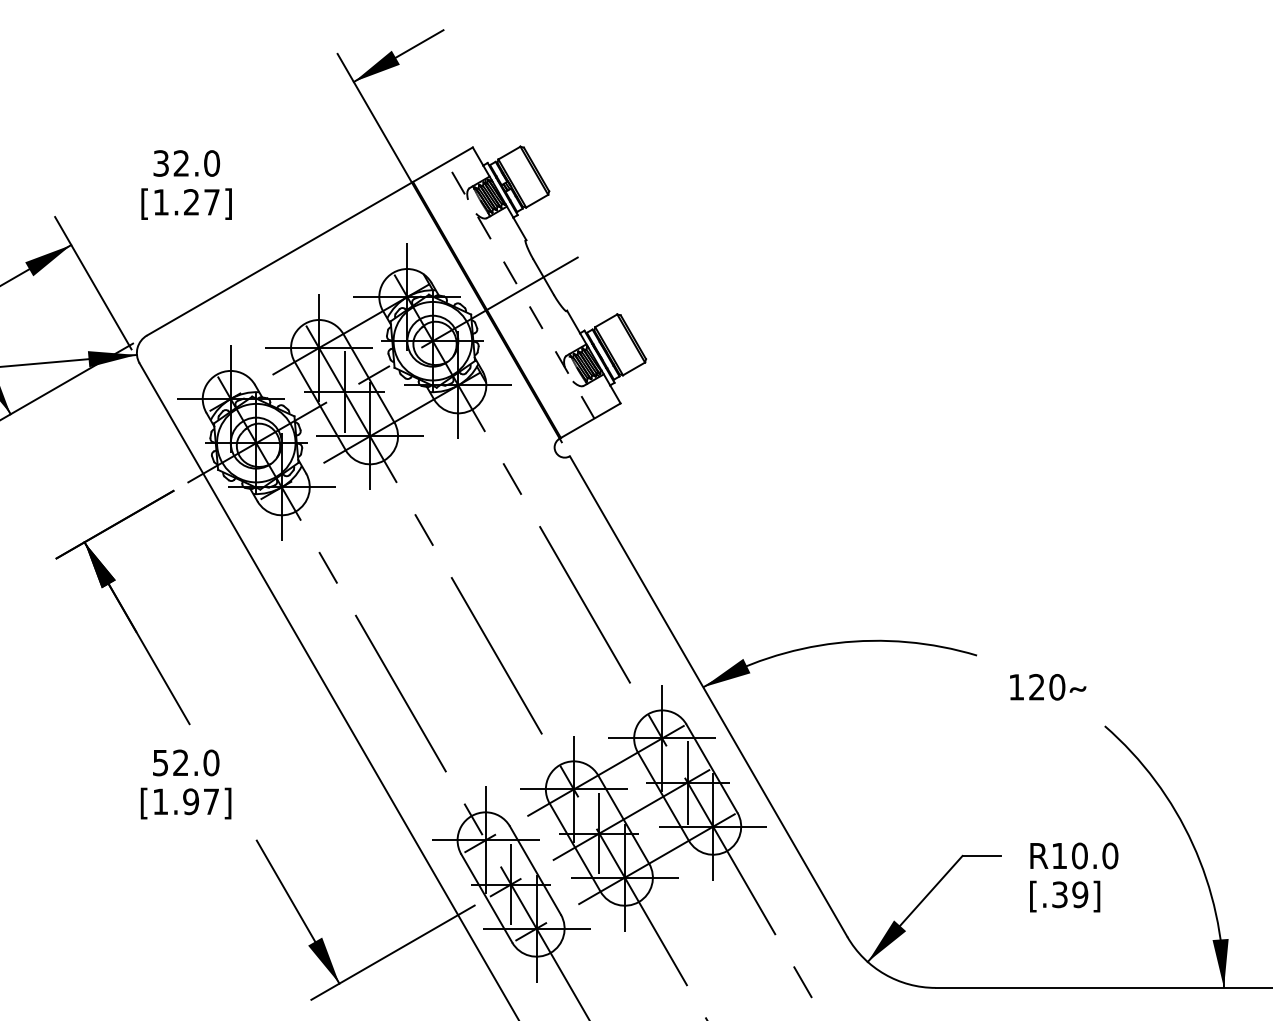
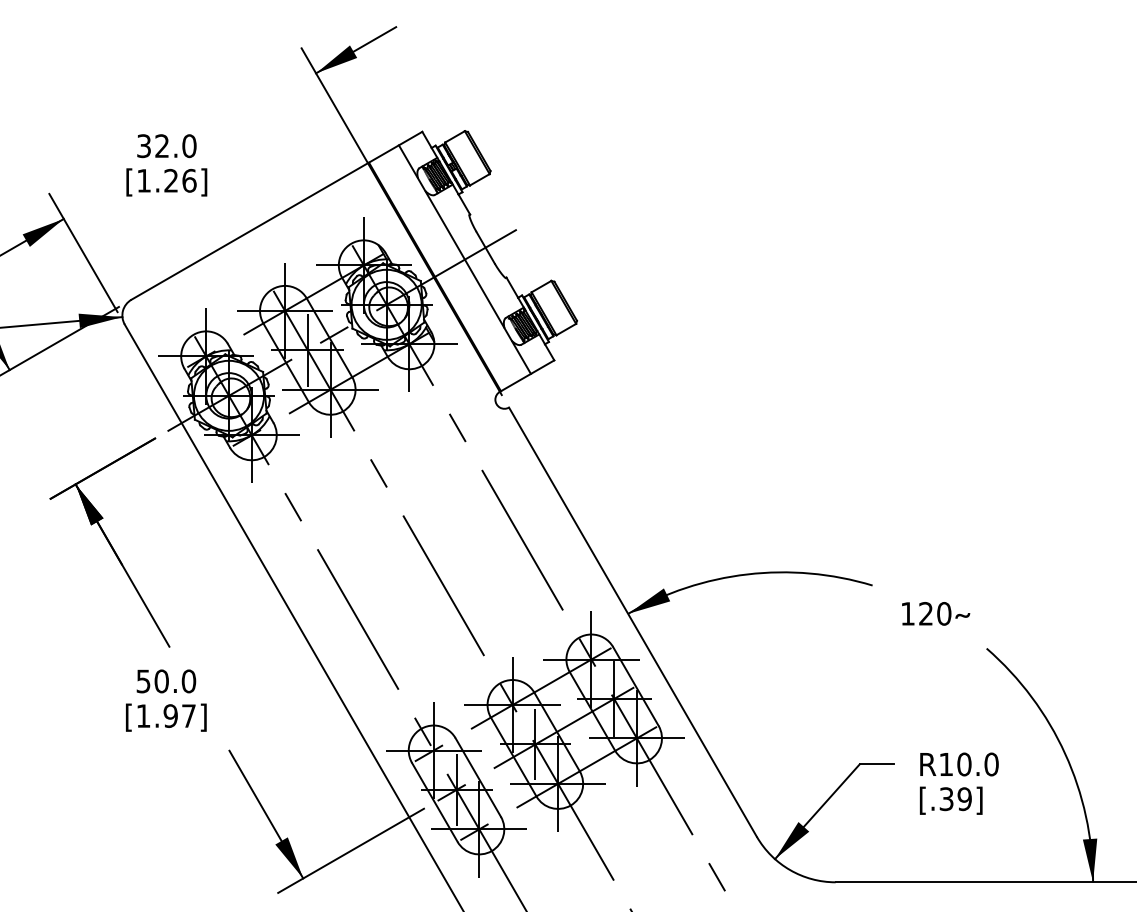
text: (212, 201) -> (189, 180), [1.27] -> [1.26]
line: (520, 290) -> (464, 259), dashed -> solid
text: (180, 763) -> (161, 681), 52.0 -> 50.0

